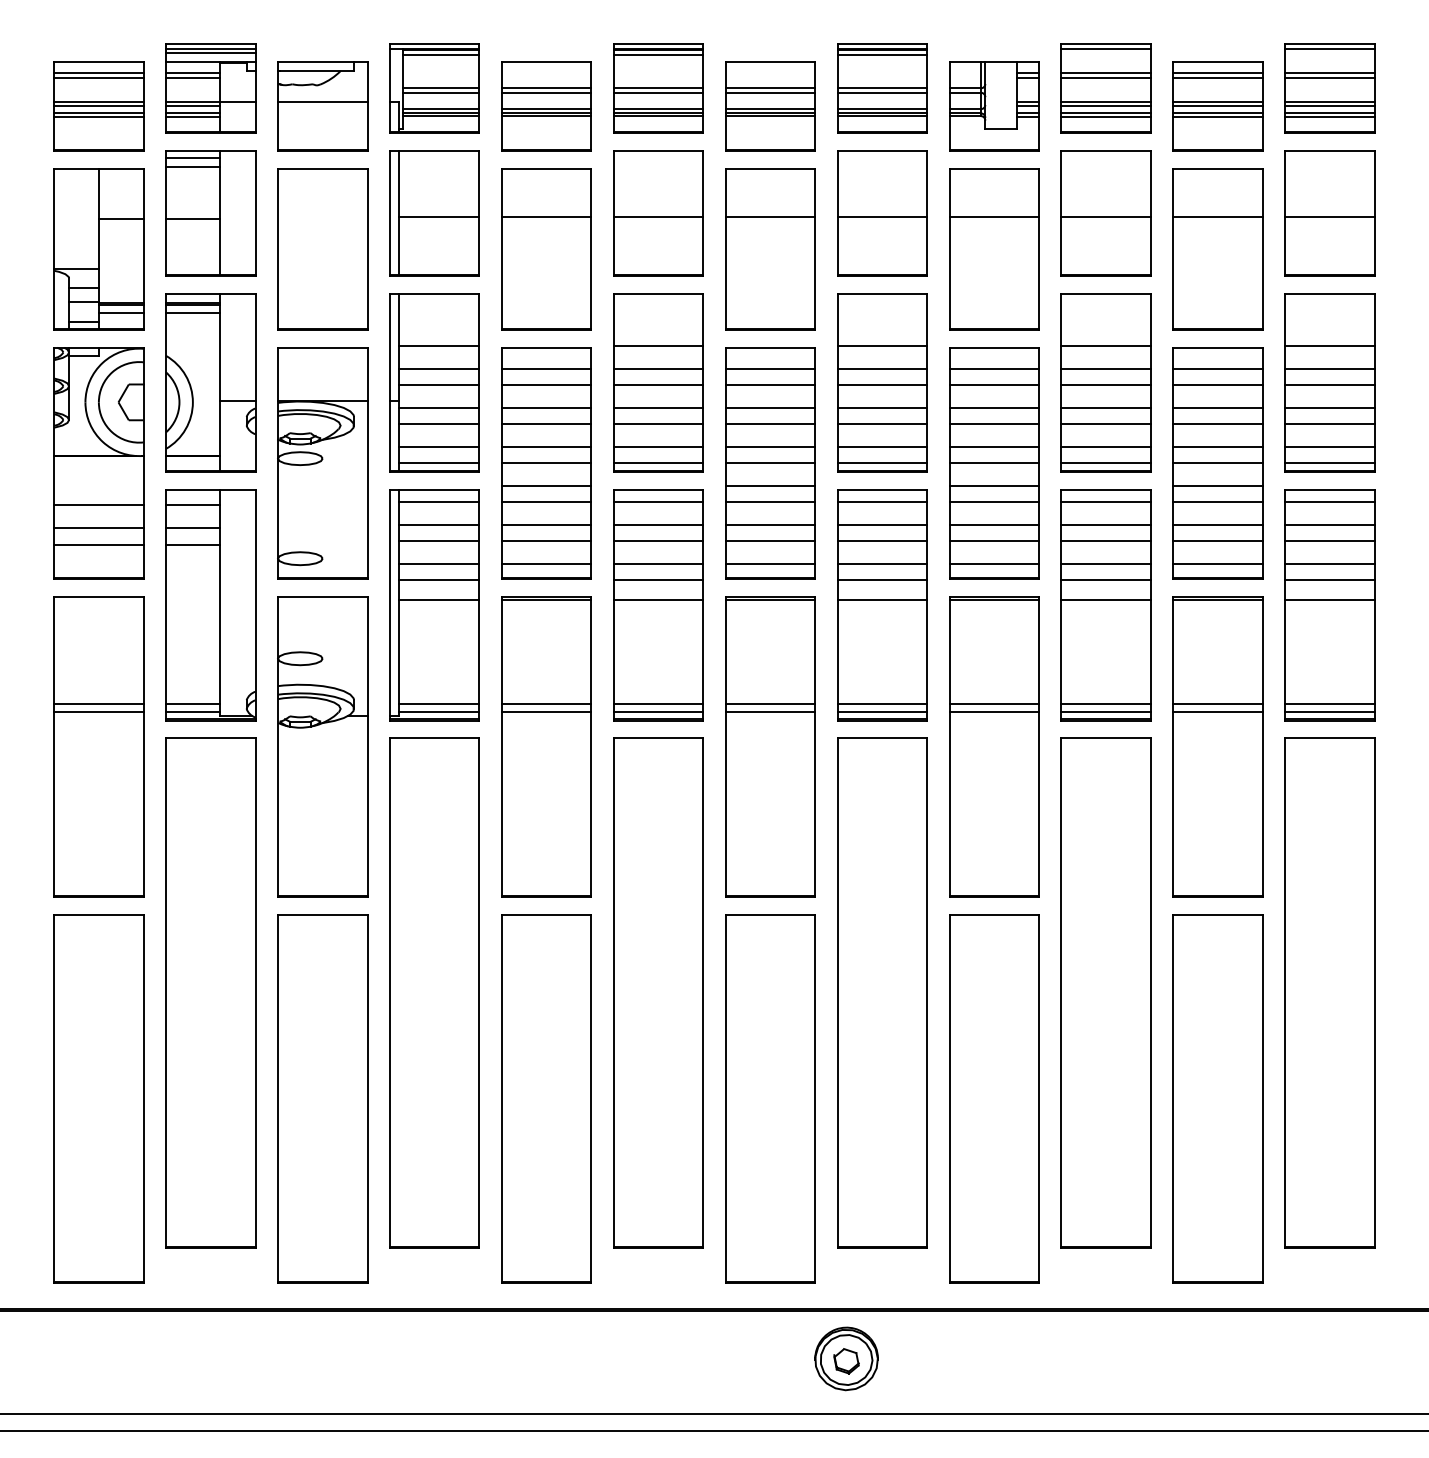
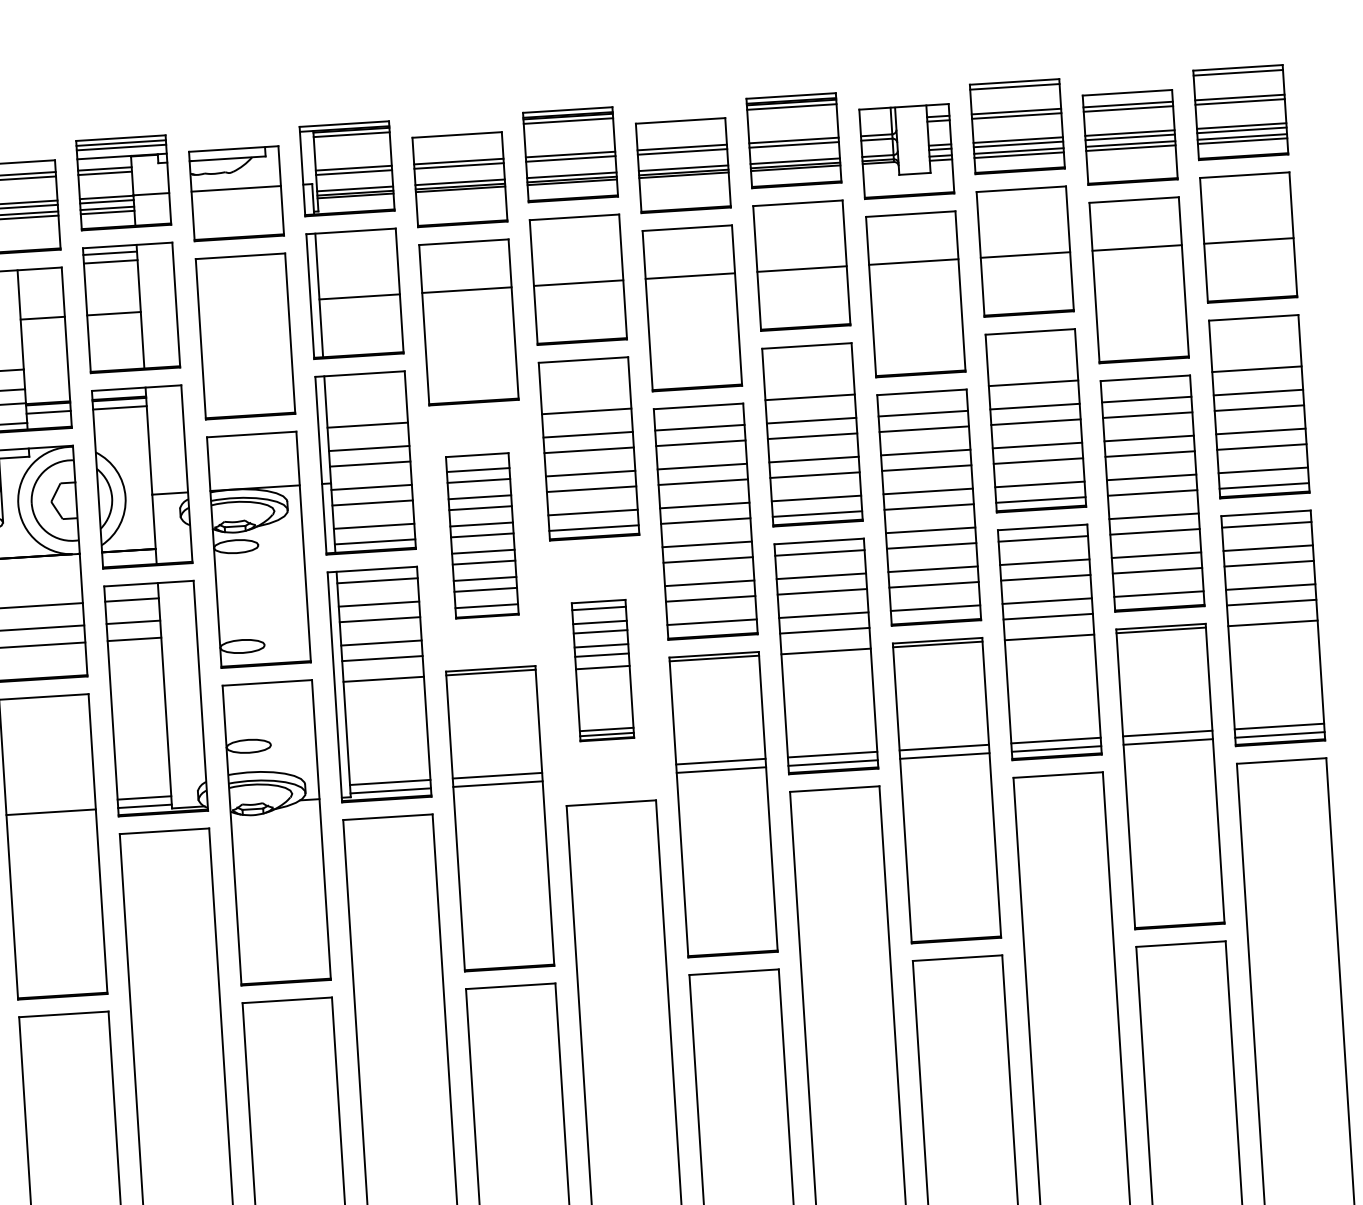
part: (546, 463) -> (482, 536), size x0.7
part: (658, 605) -> (602, 670), size x0.6
line: (98, 703) -> (50, 803), removed

